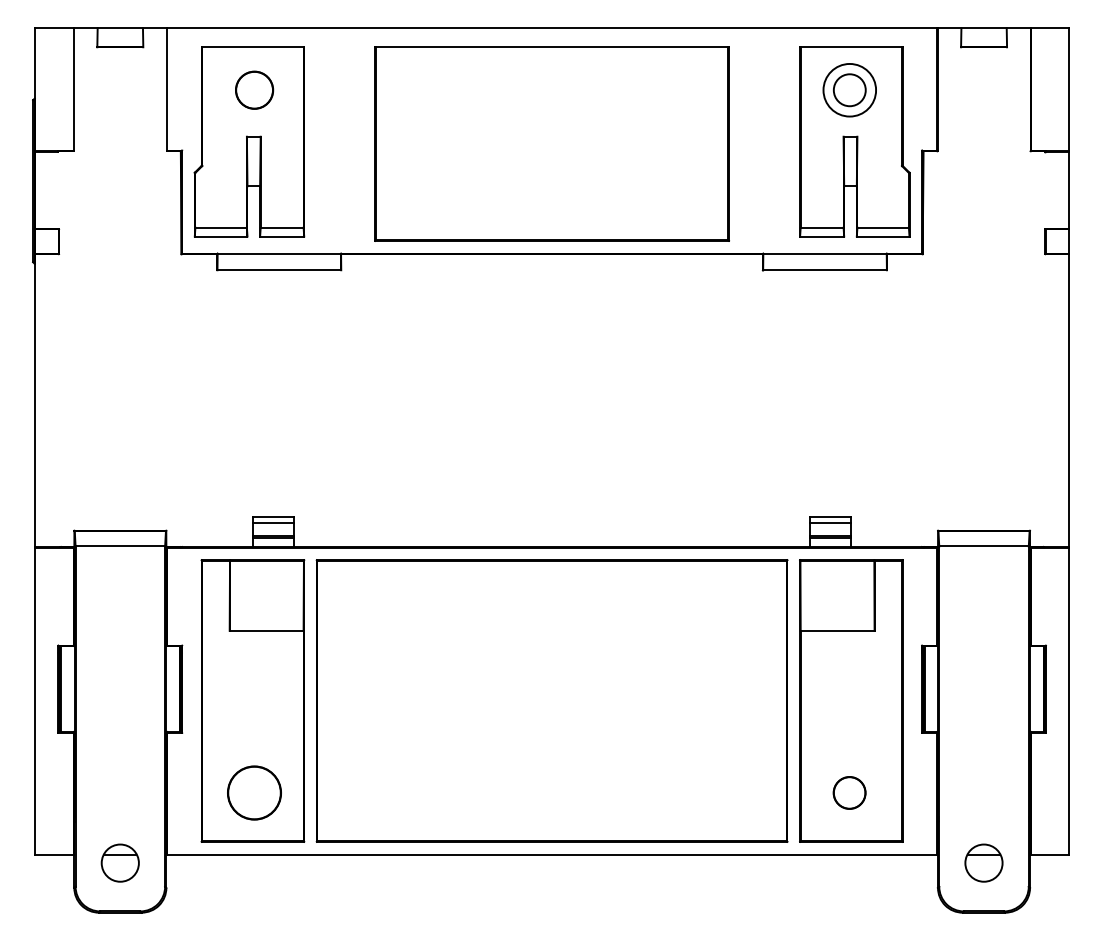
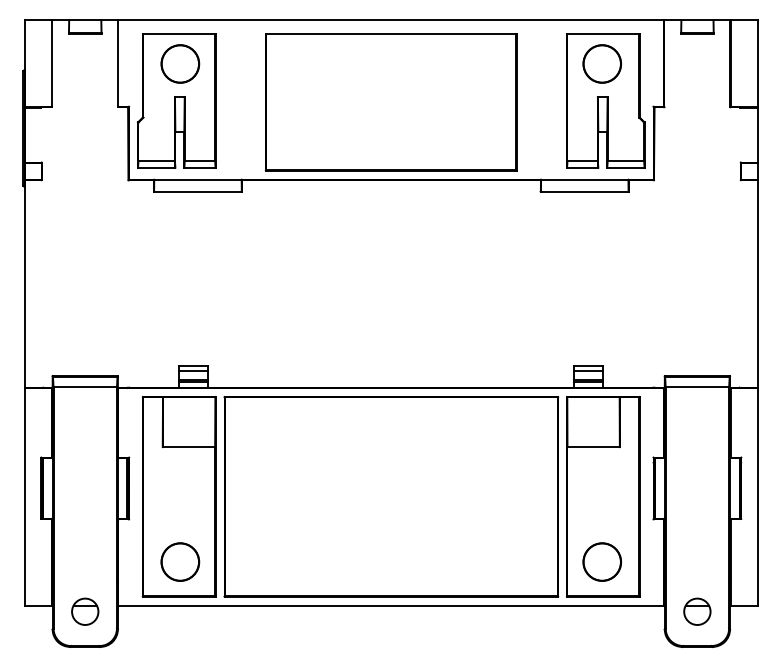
part: (254, 89) -> (180, 63), size x1.43
circle: (850, 89) -> (602, 63), size x1.67
circle: (848, 792) -> (601, 561), size x1.67

